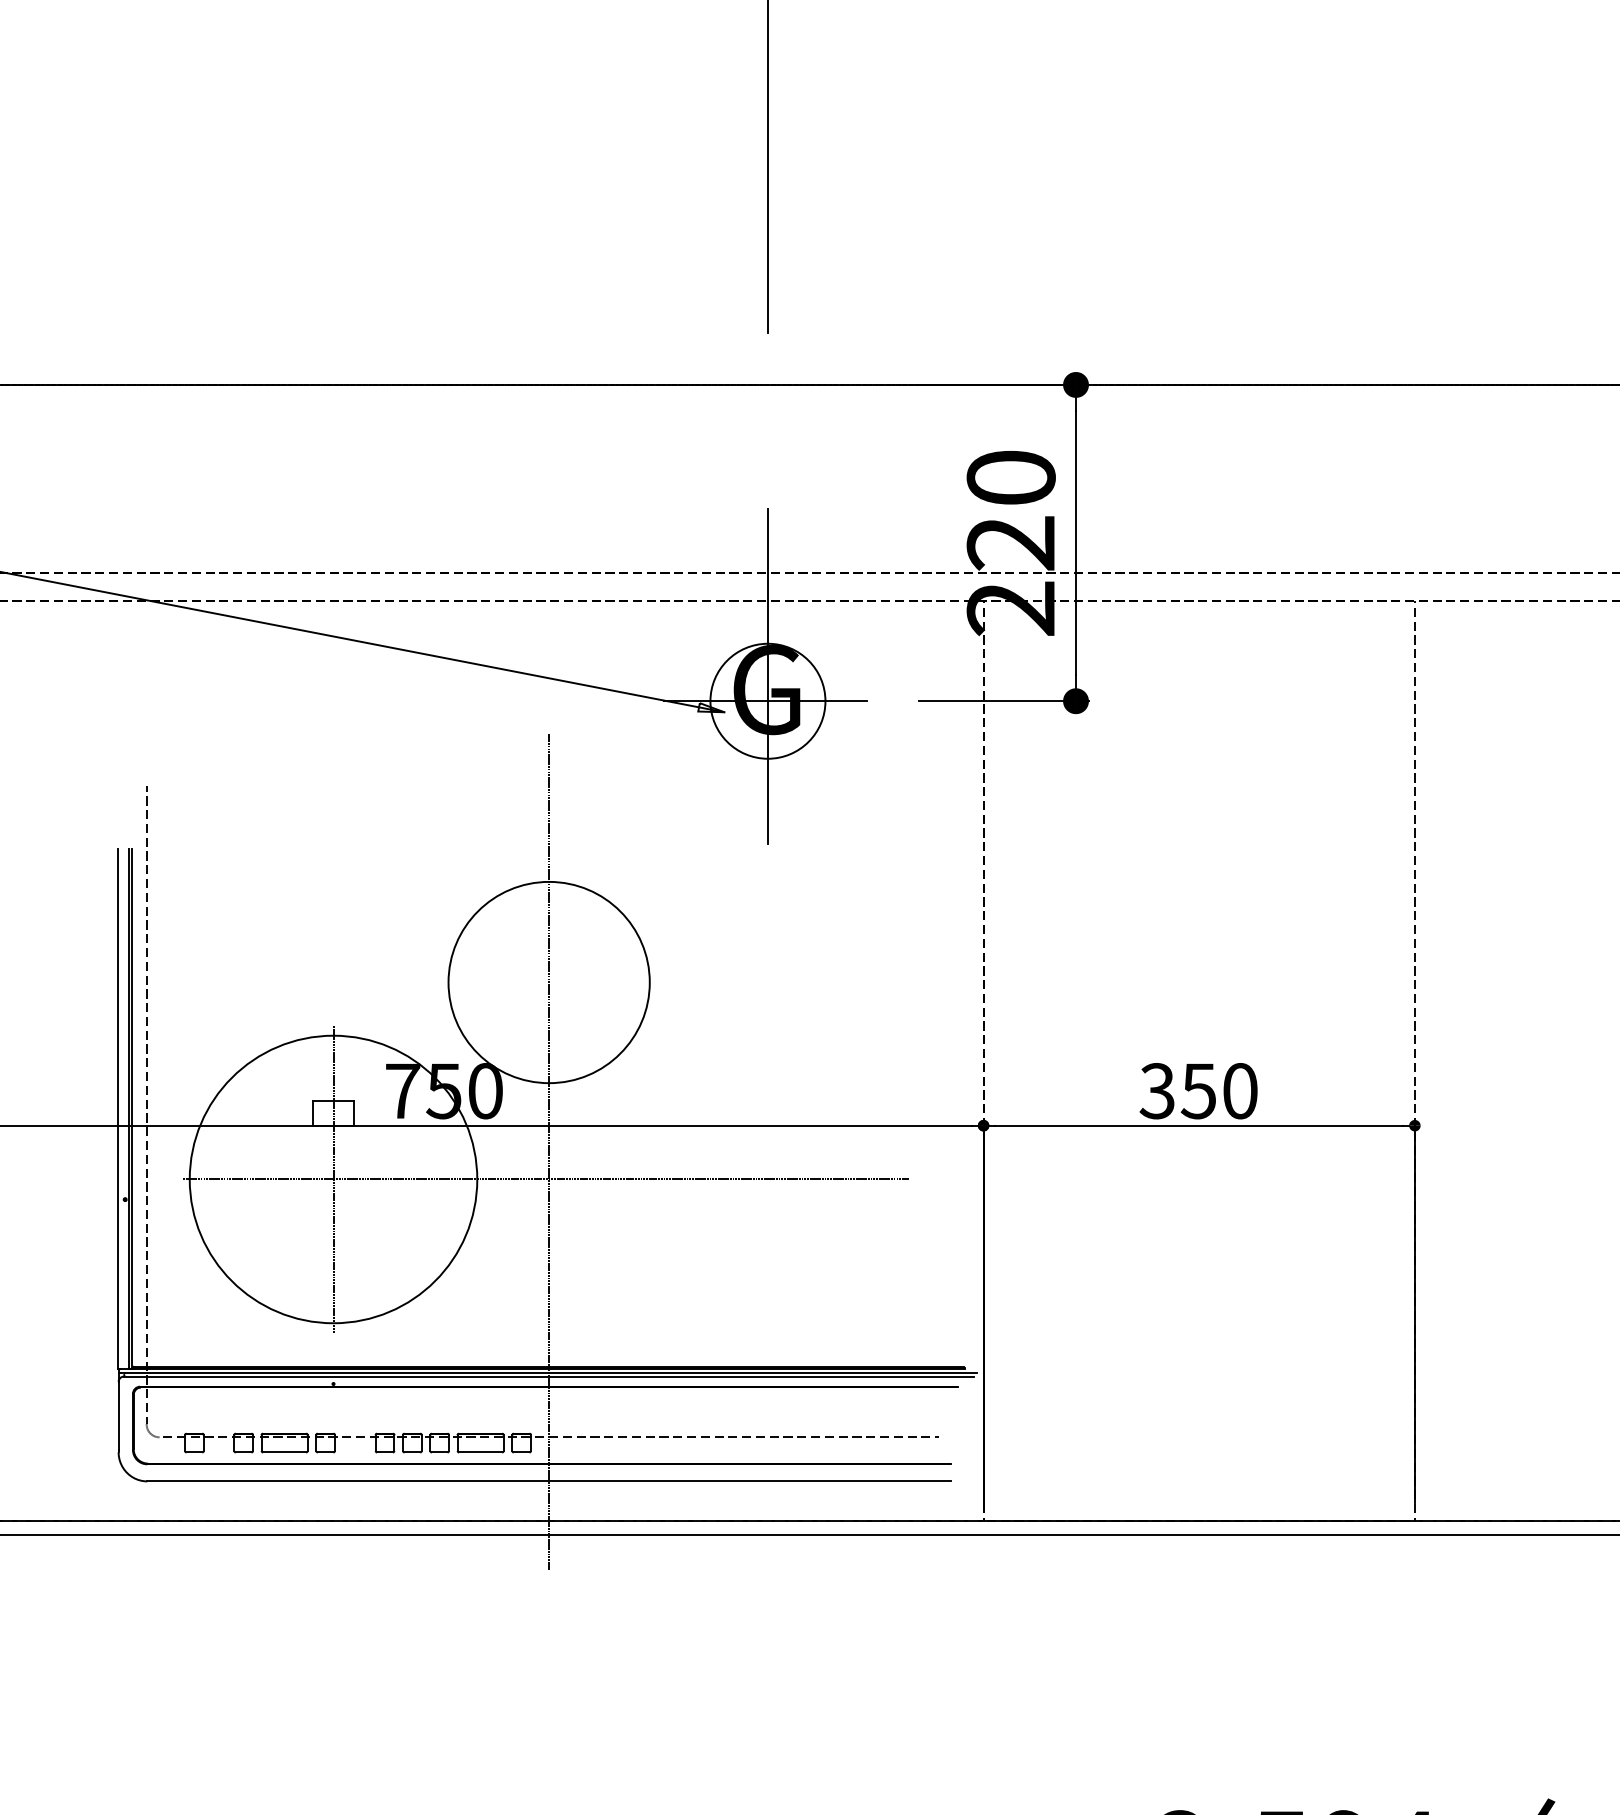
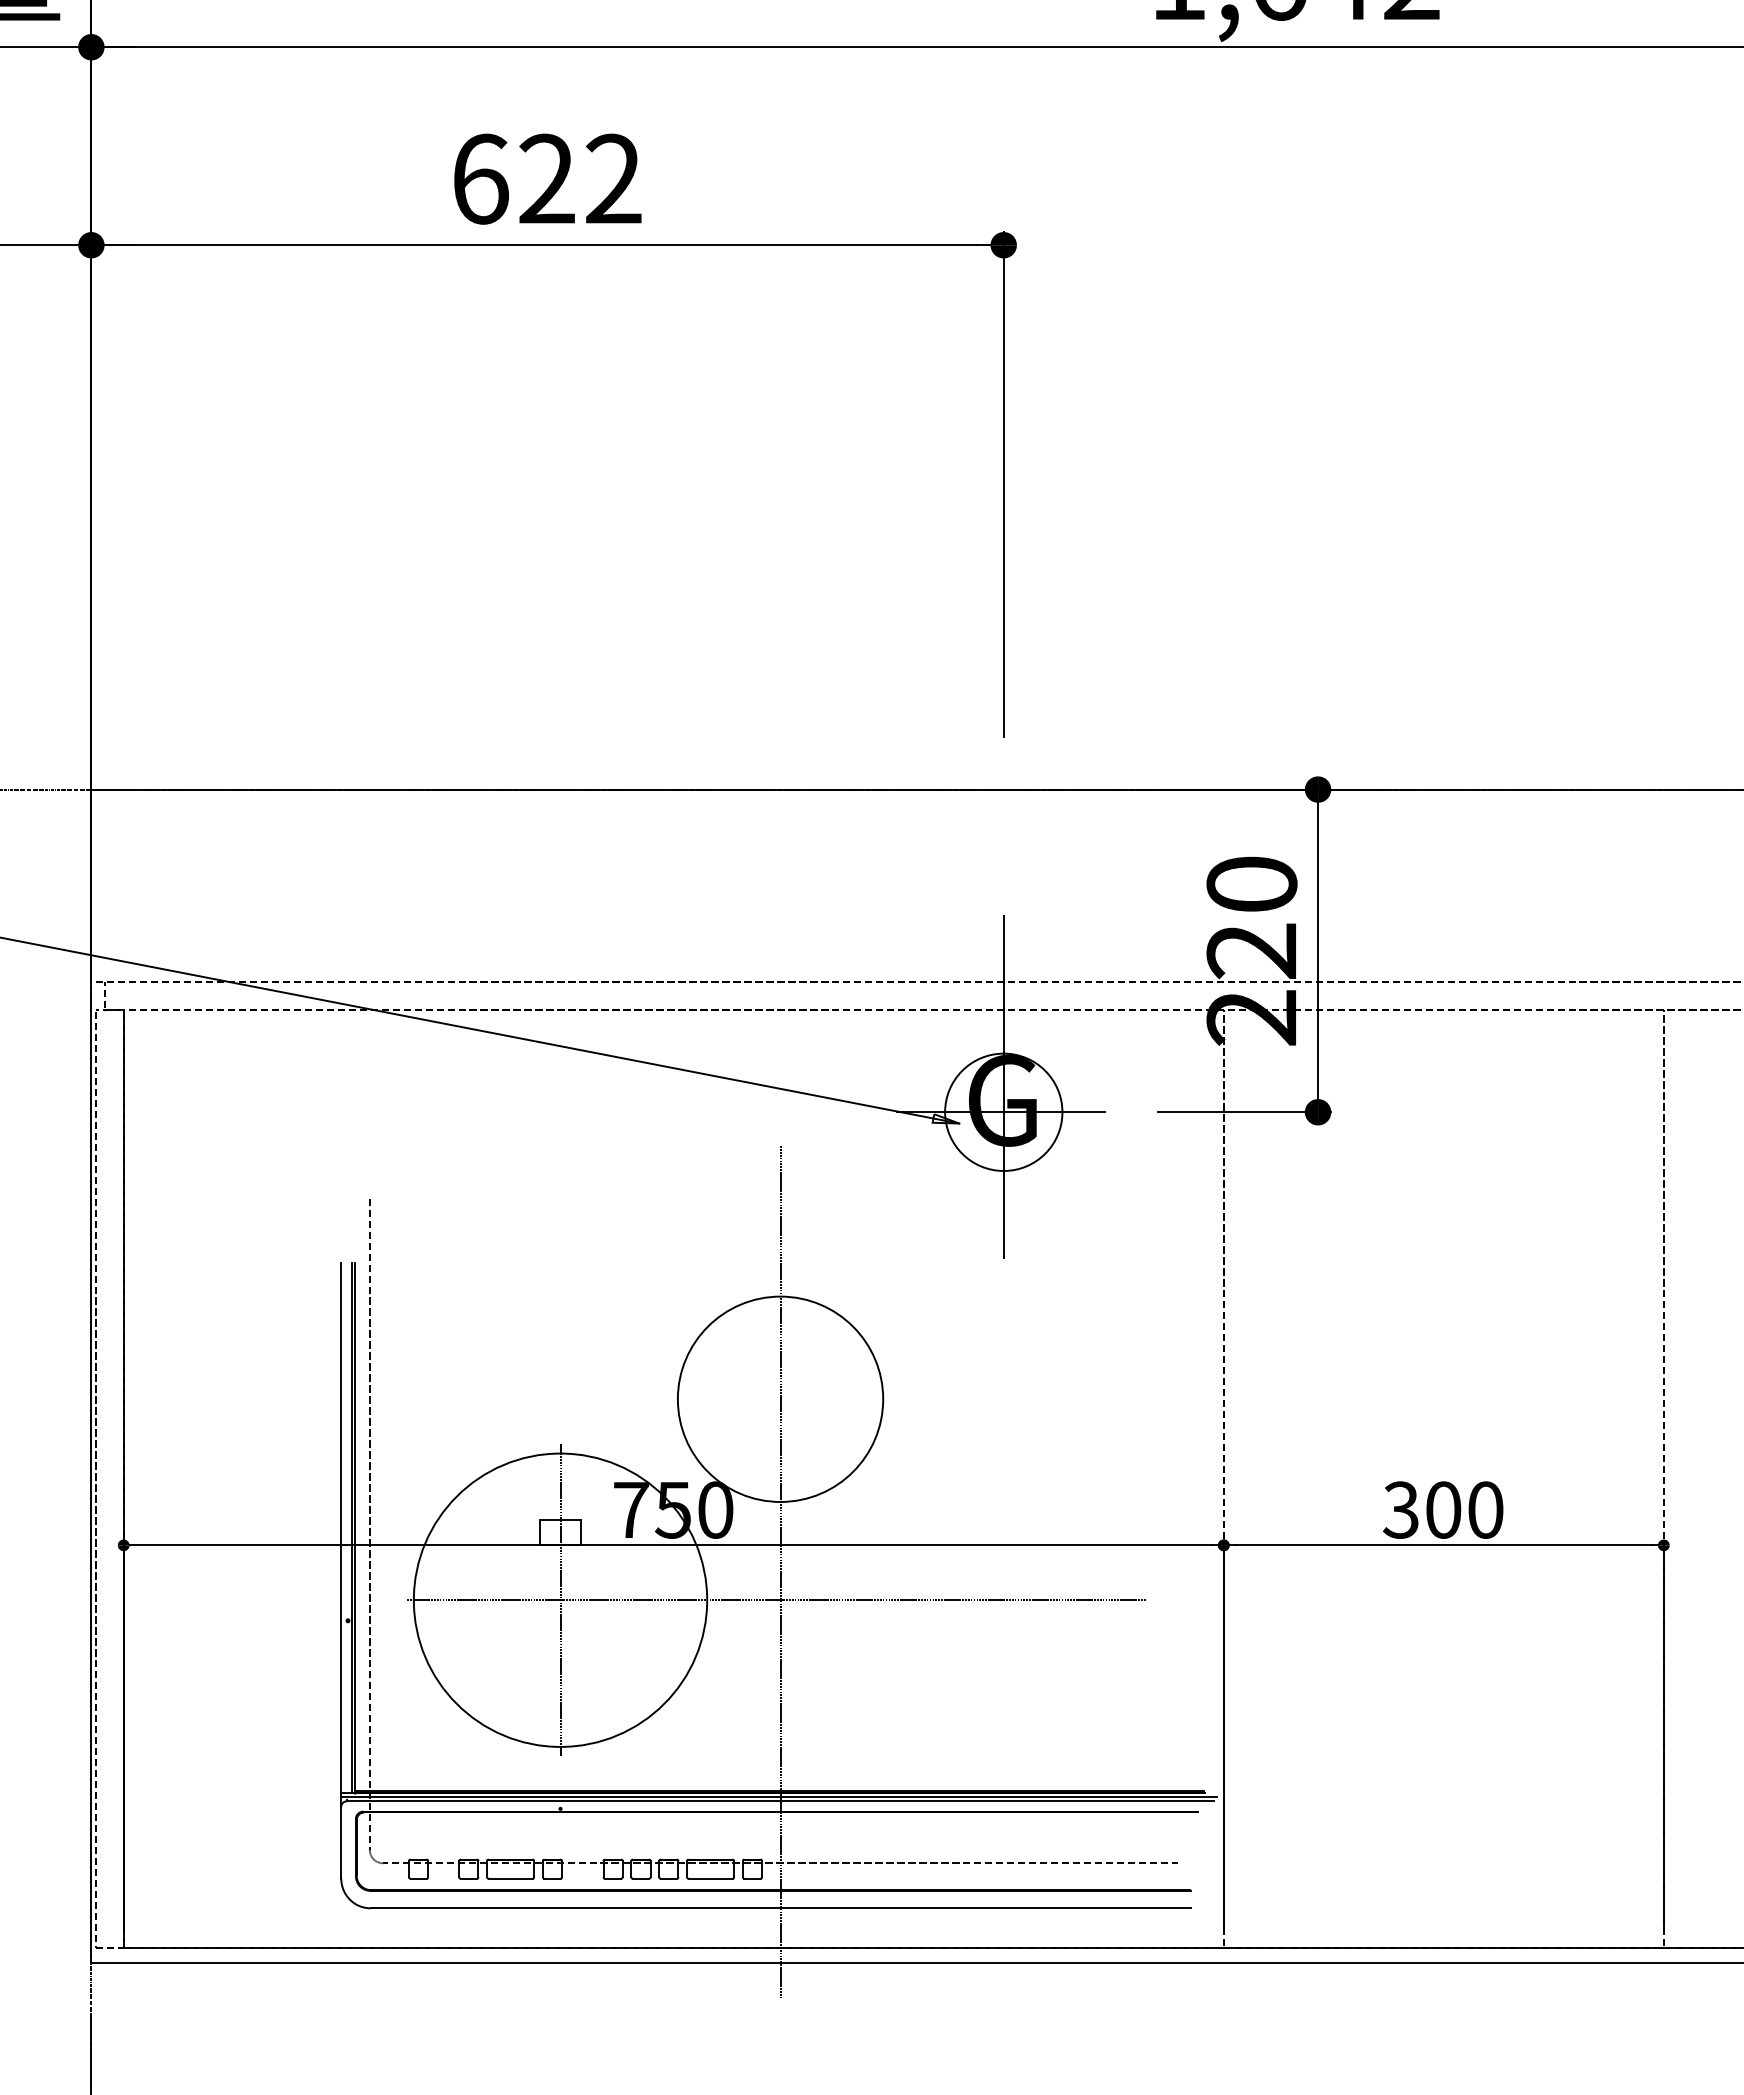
text: (1198, 1090) -> (1443, 1509), 350 -> 300

